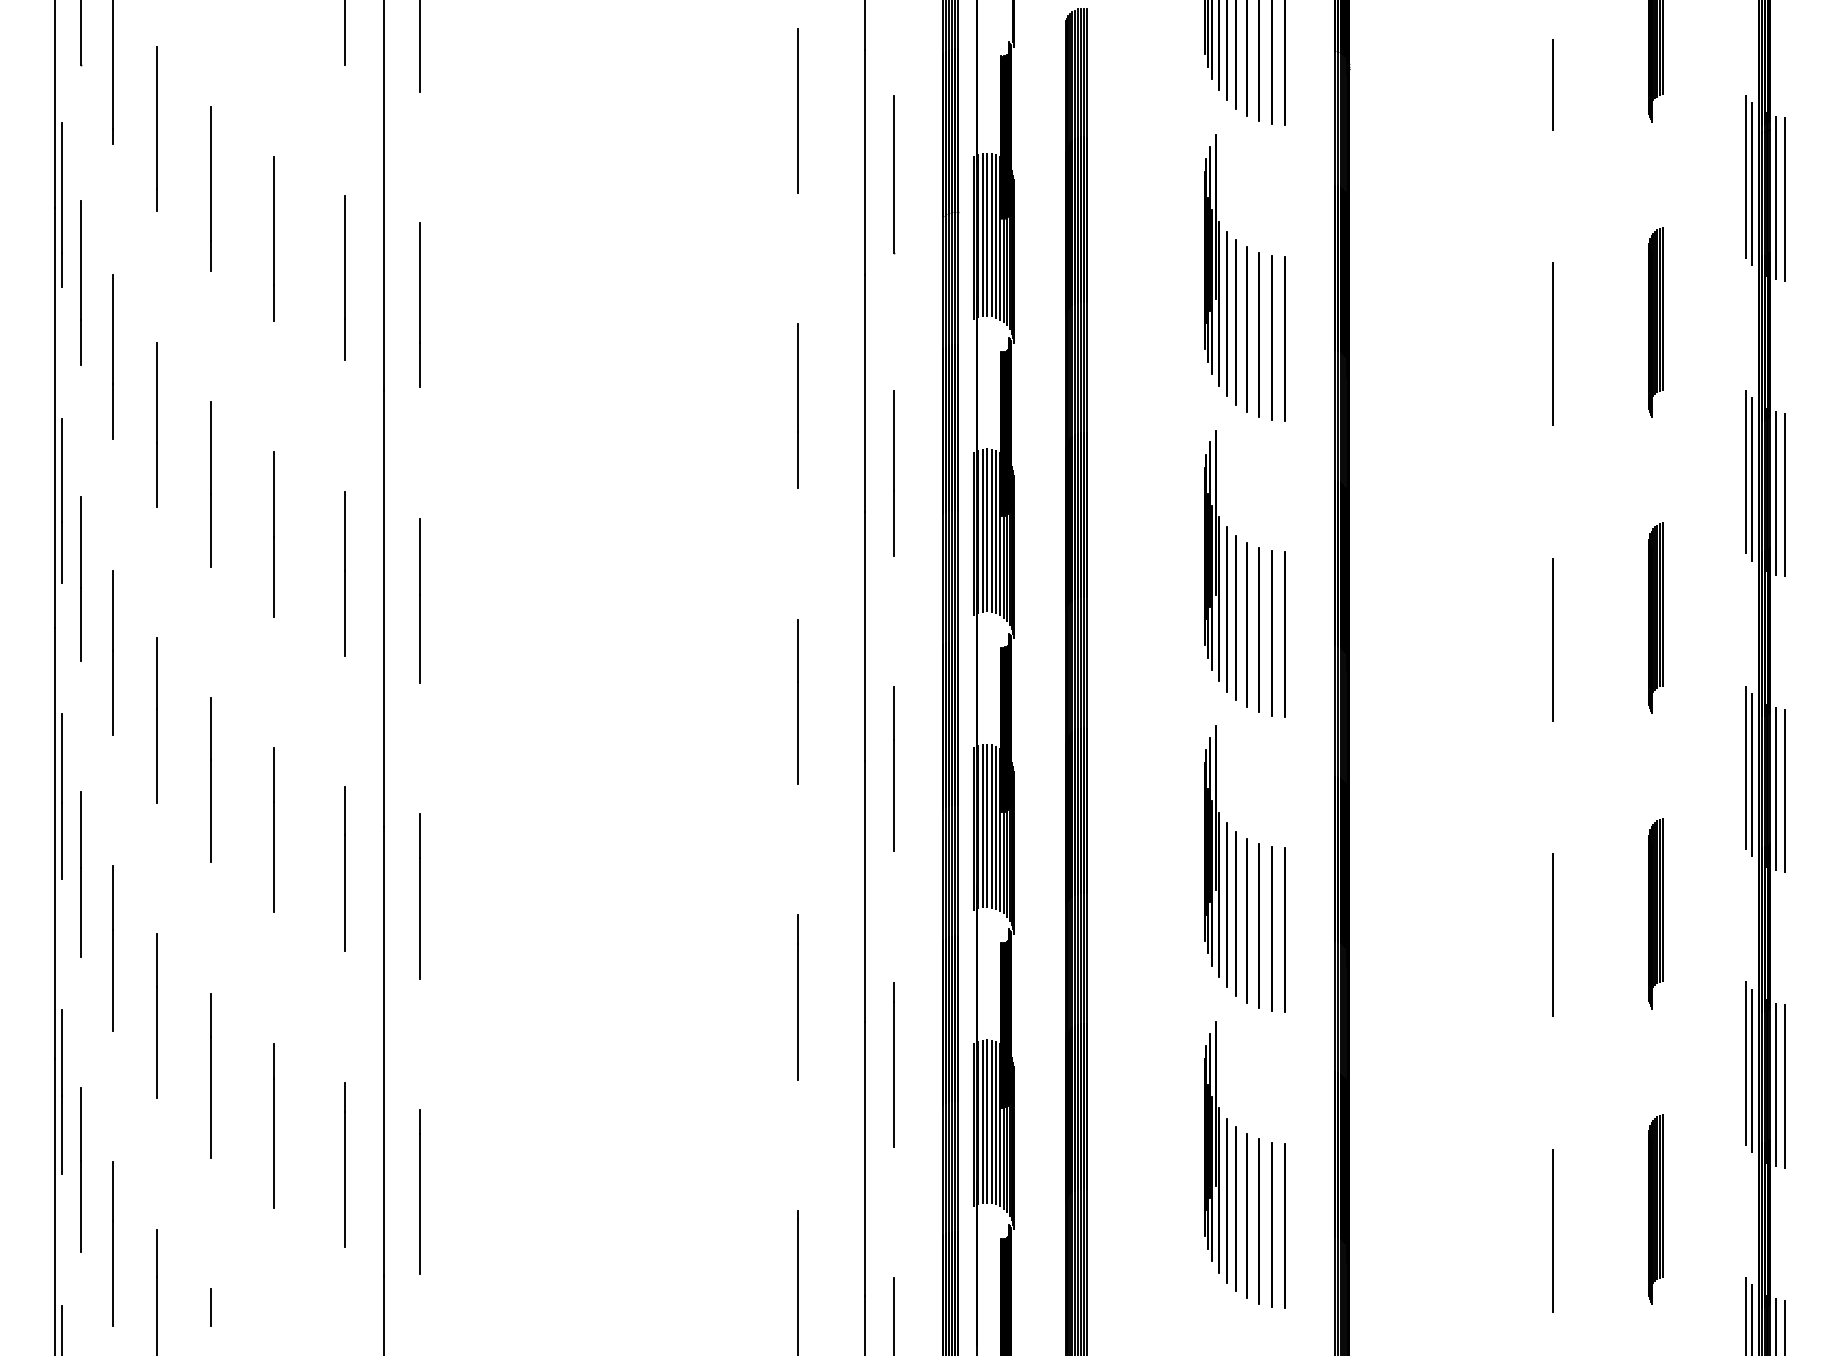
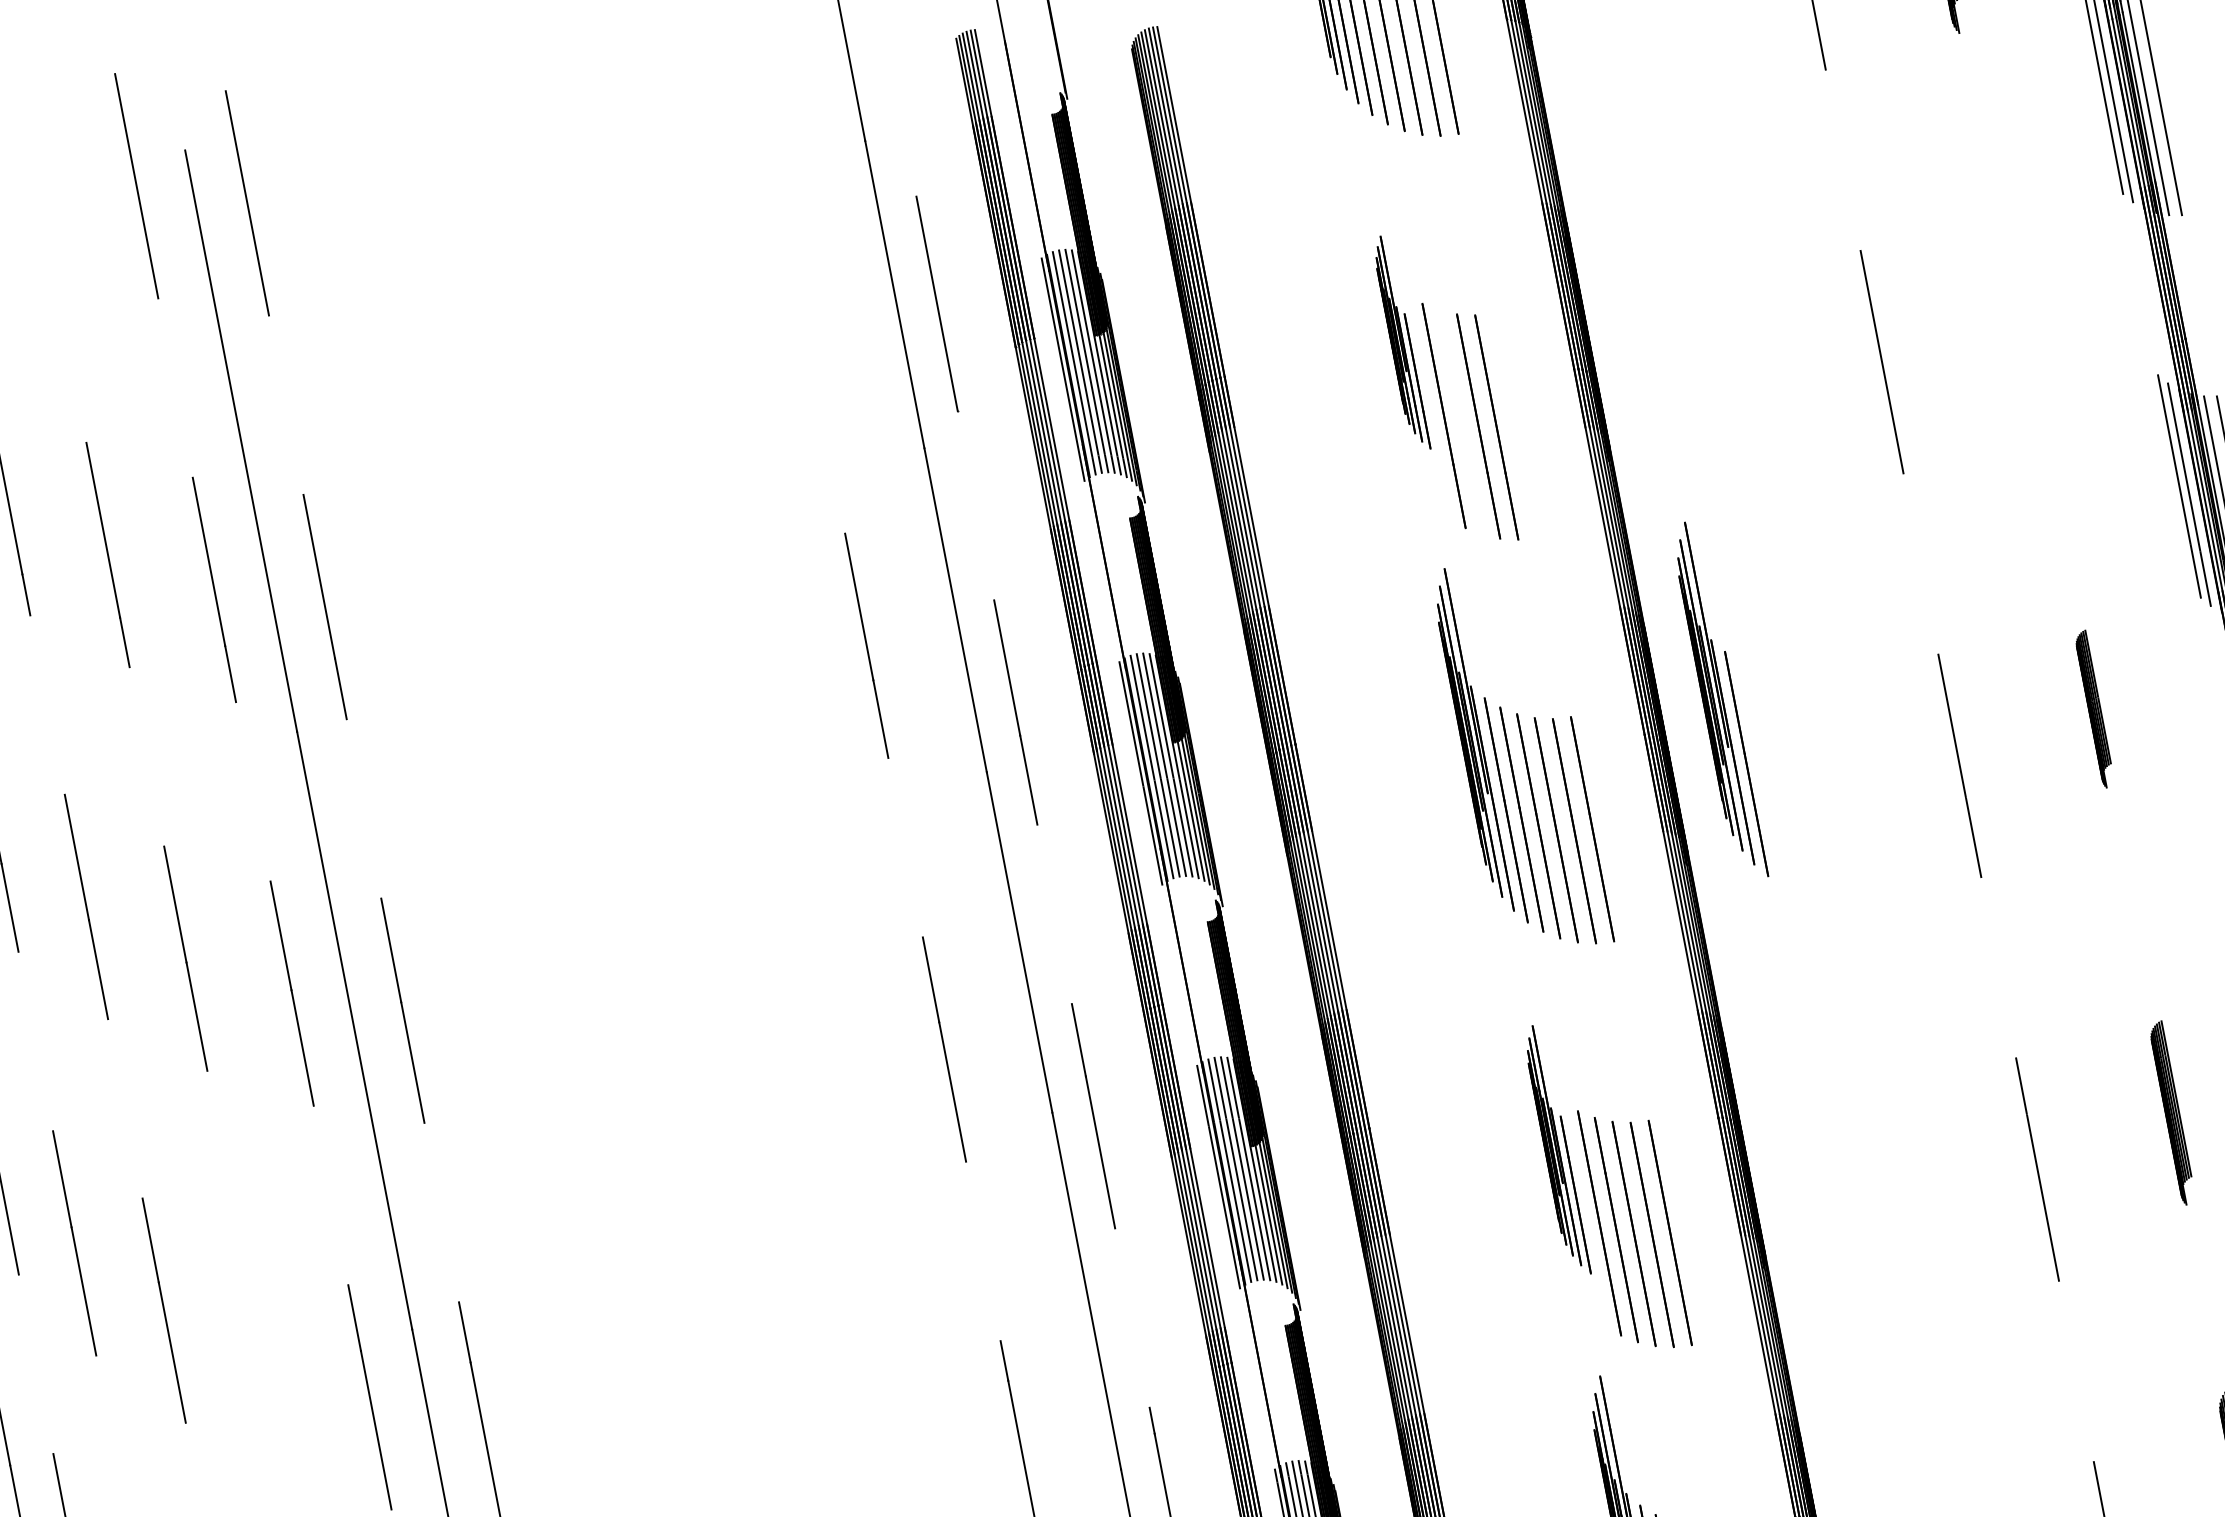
line: (797, 110) -> (788, 241), removed
part: (1215, 265) -> (1400, 343), size x0.6
part: (1655, 322) -> (2016, 305), removed
line: (1246, 329) -> (1459, 422), removed
line: (1284, 338) -> (1513, 425), removed
part: (1391, 561) -> (1718, 701), added
part: (1655, 617) -> (2093, 708), size x0.6
line: (273, 829) -> (262, 1361), removed
part: (1215, 856) -> (1555, 1150), size x0.7
part: (1655, 913) -> (2171, 1112), size x0.7

